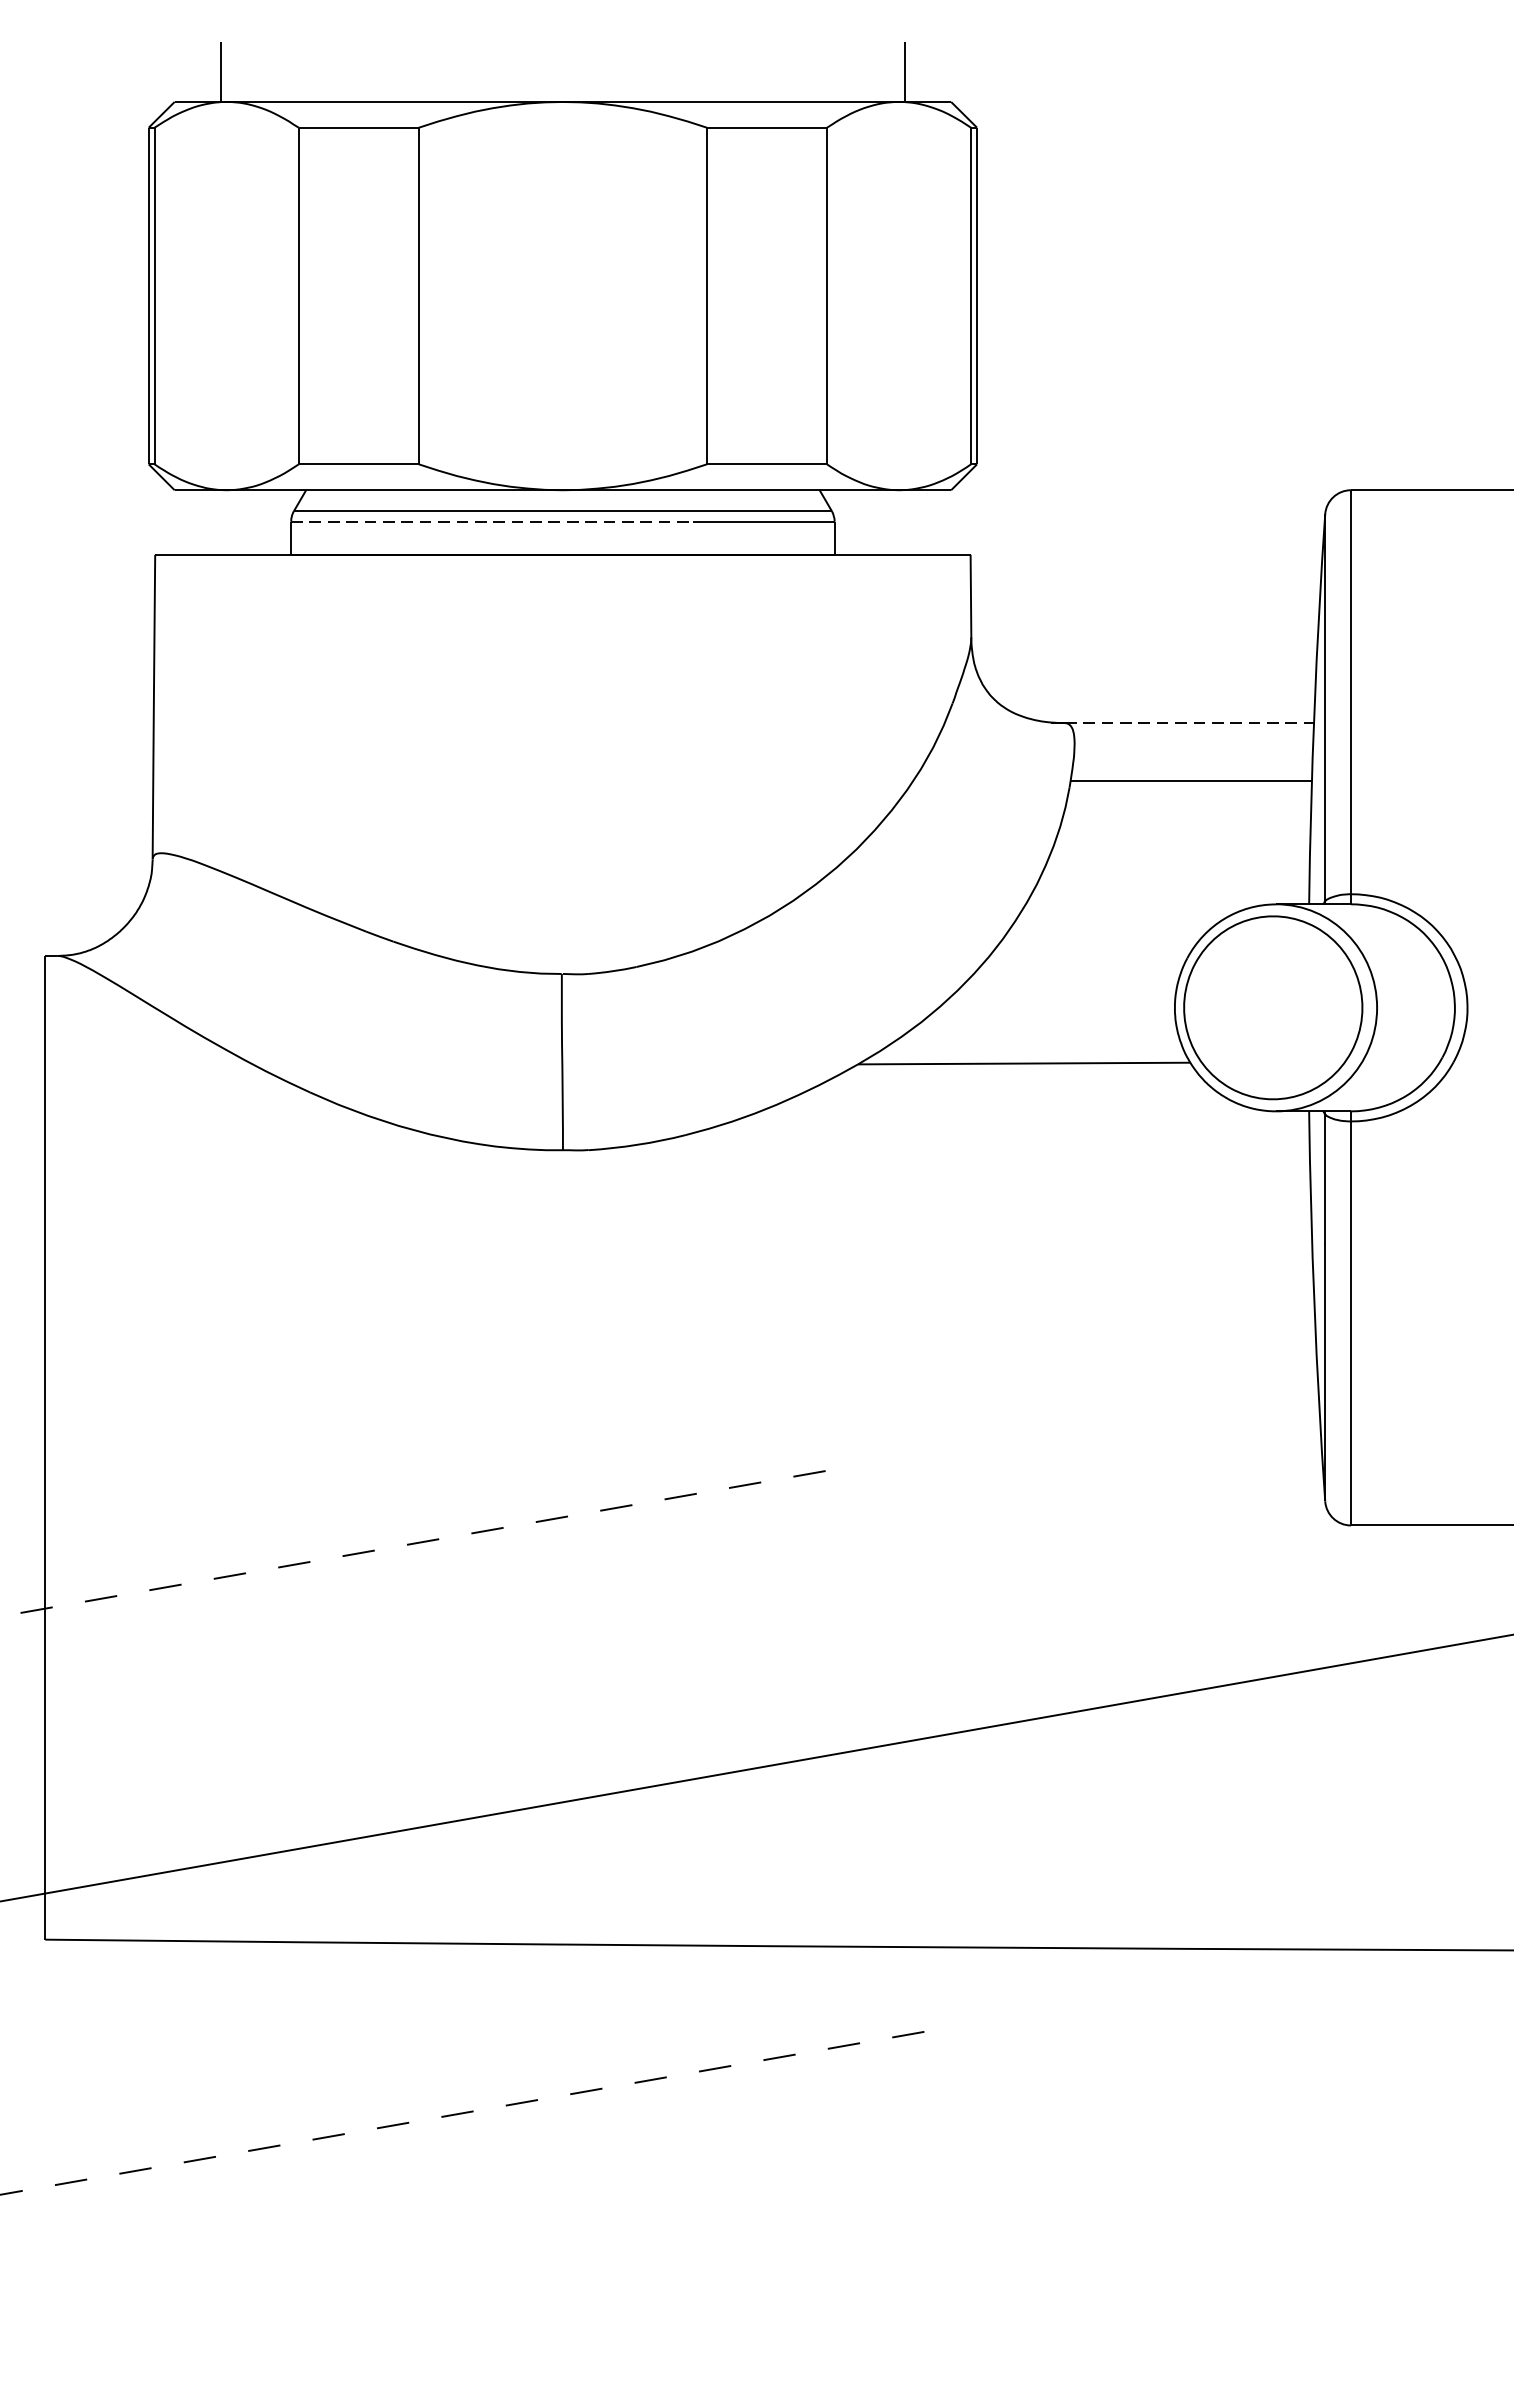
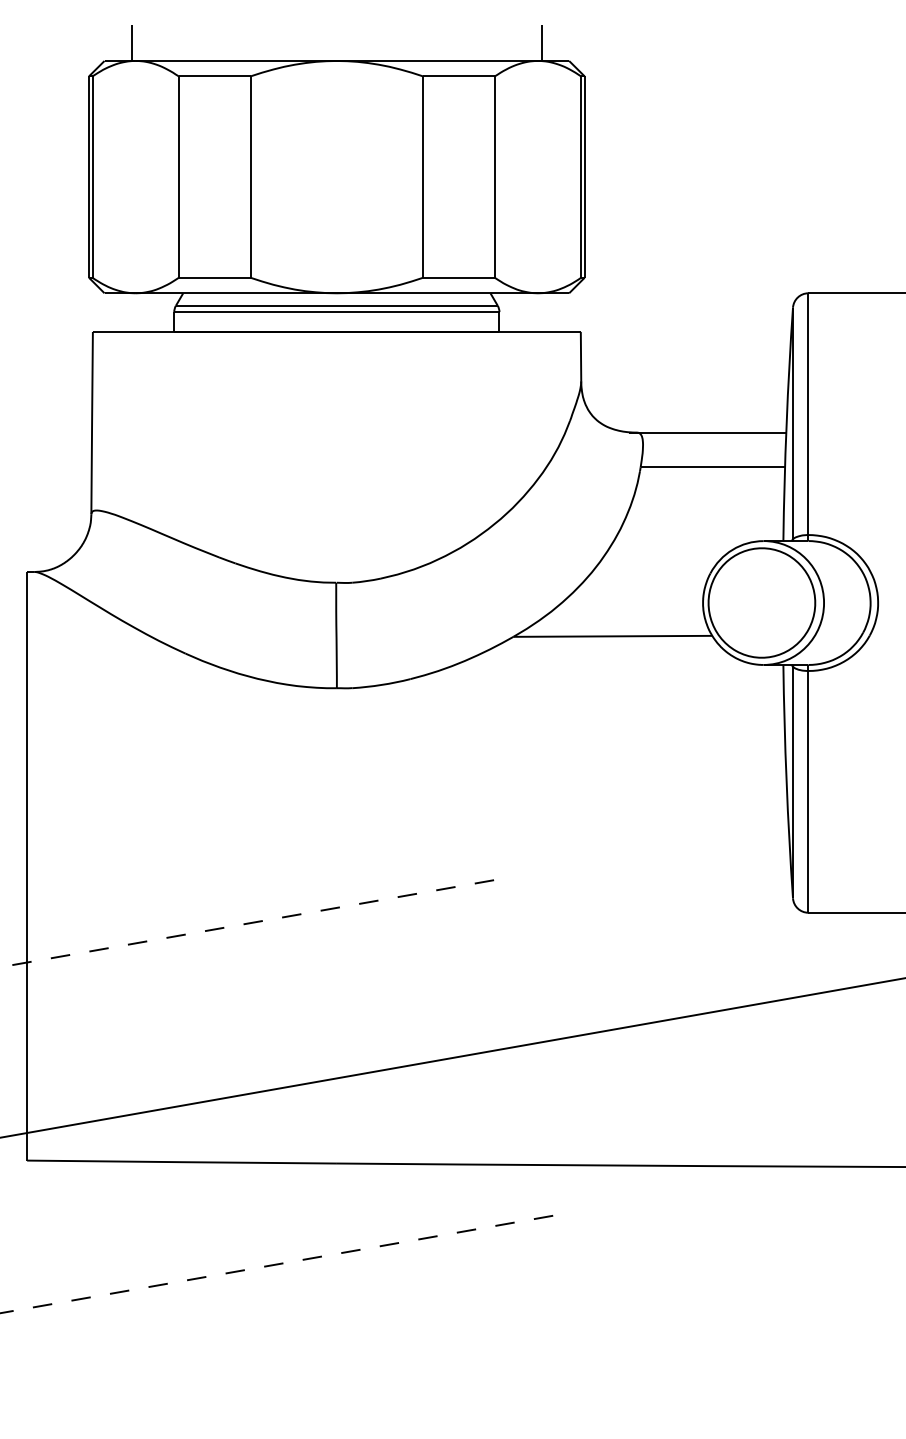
line: (493, 522) -> (295, 312), dashed -> solid
line: (1189, 722) -> (711, 432), dashed -> solid

